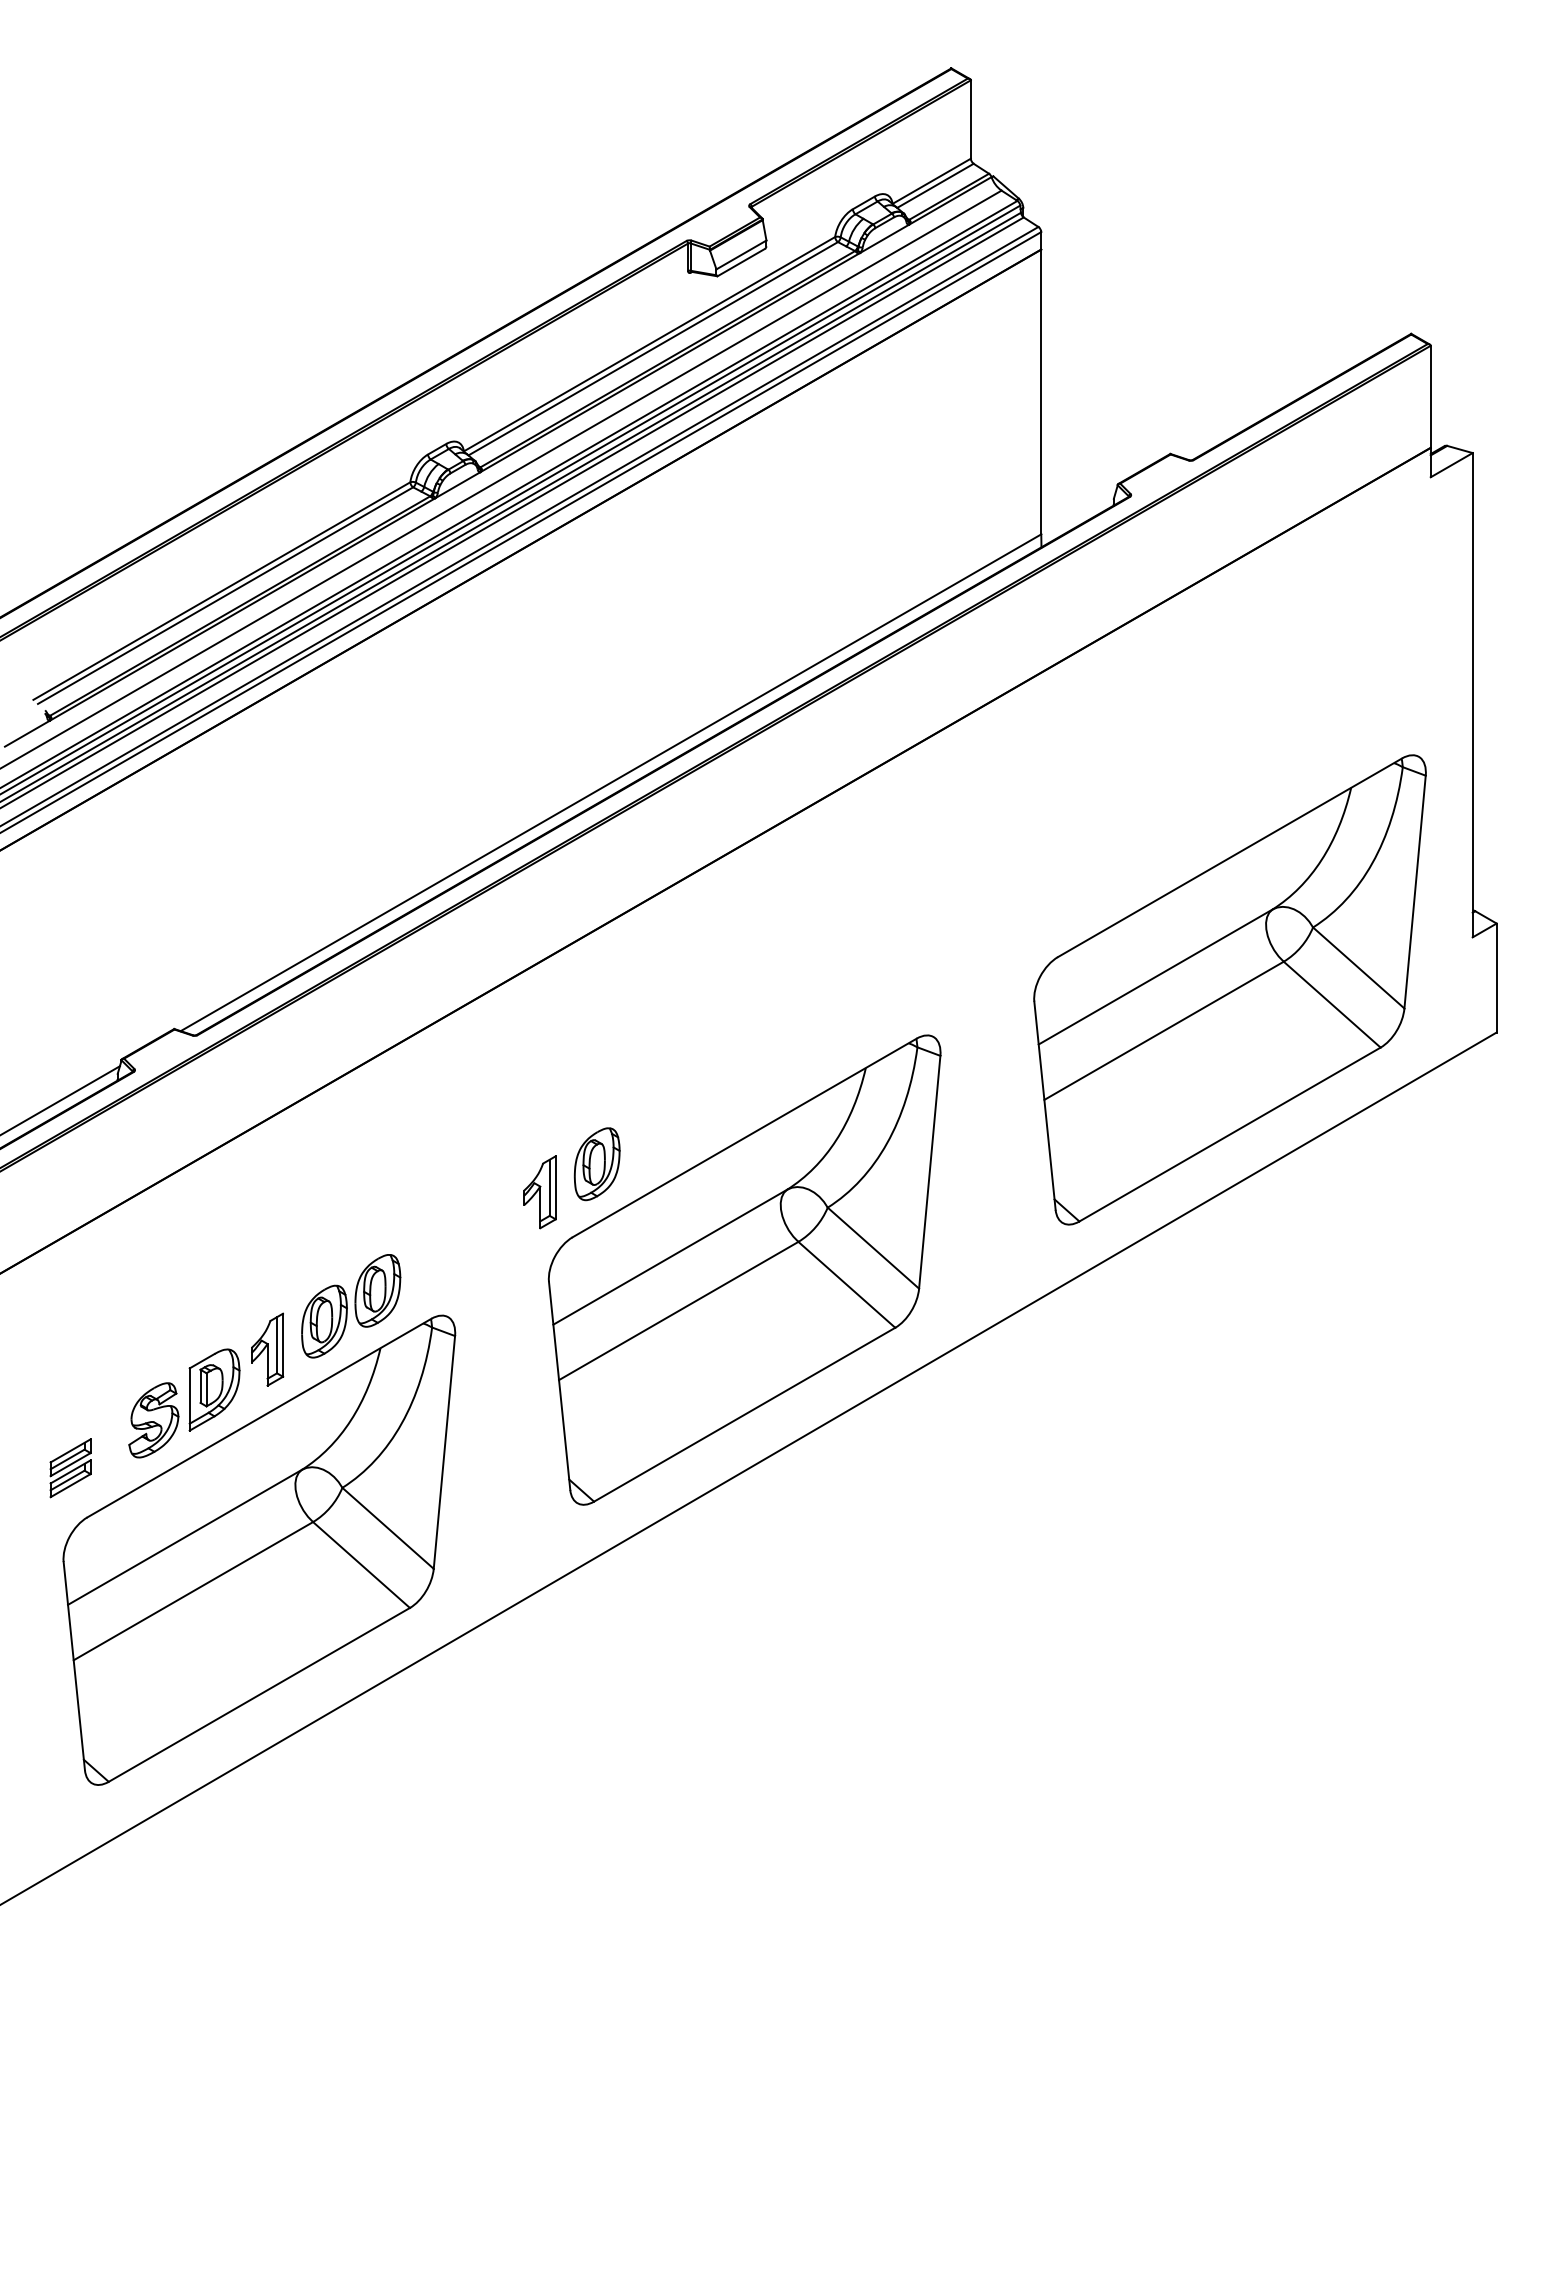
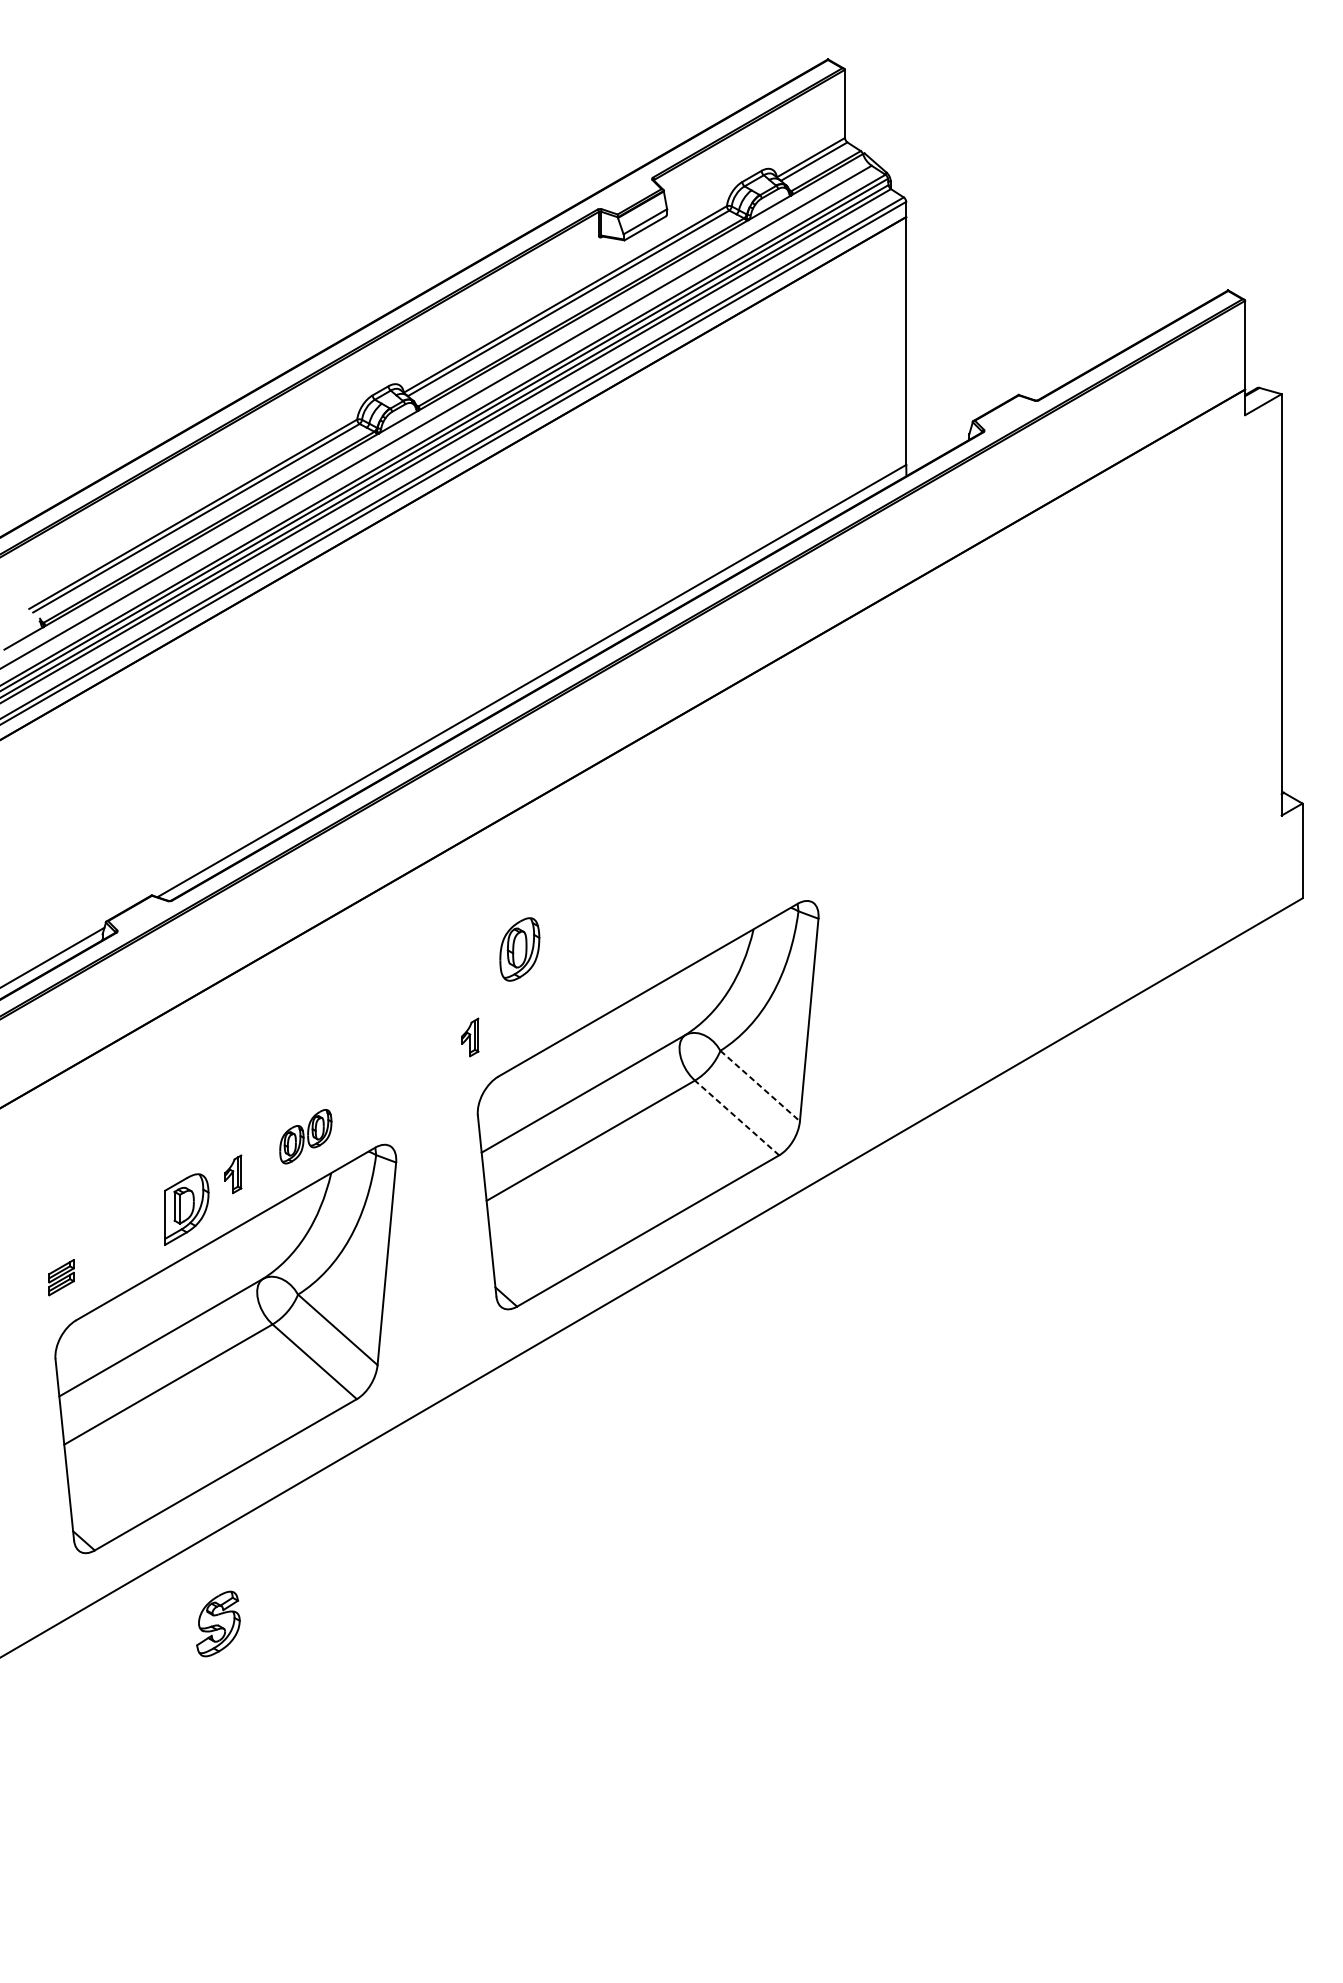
part: (1229, 989) -> (1070, 860), removed
part: (596, 1164) -> (519, 949), moved
part: (539, 1192) -> (469, 1037), size x0.6
line: (873, 1248) -> (760, 1086), solid -> dashed
line: (846, 1284) -> (736, 1117), solid -> dashed
part: (351, 1306) -> (306, 1136), size x0.6
part: (267, 1349) -> (232, 1174), size x0.6
part: (153, 1420) -> (218, 1624), moved
part: (70, 1468) -> (61, 1277), size x0.7

